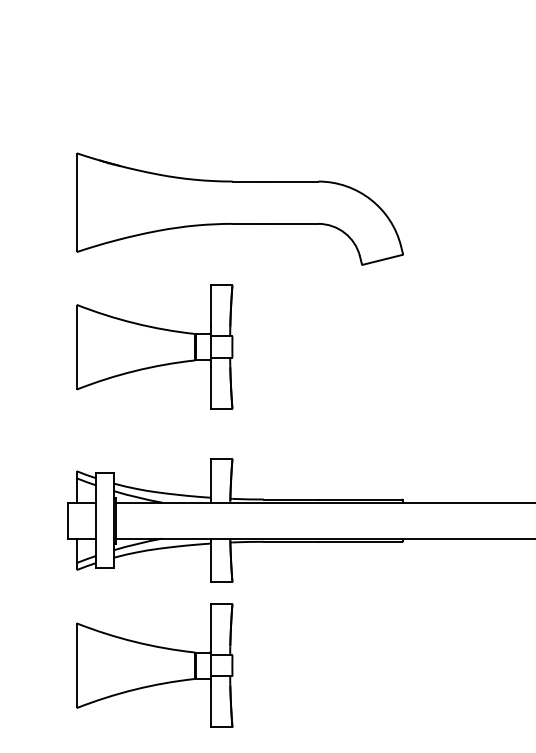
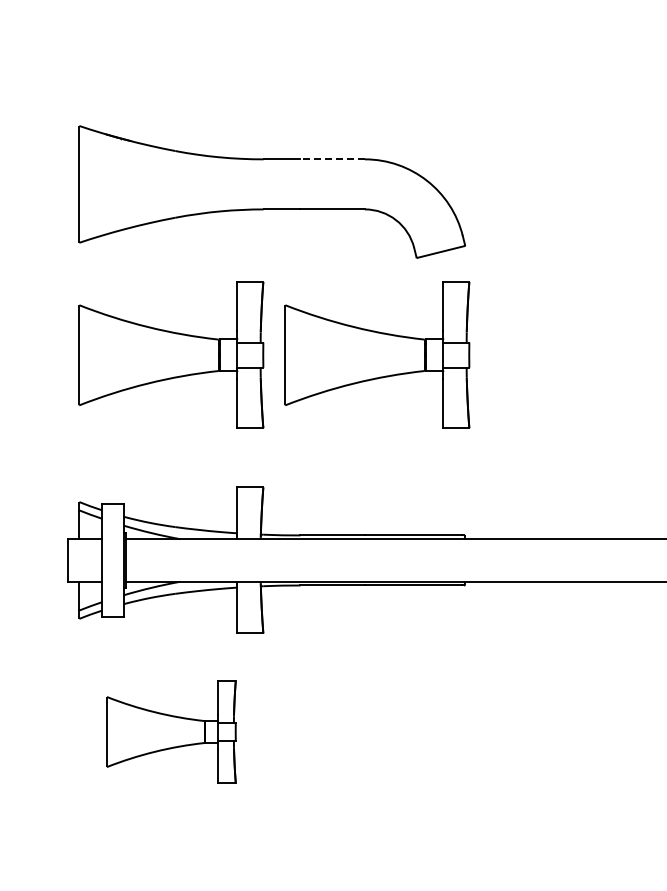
line: (290, 181) -> (332, 159), solid -> dashed
part: (328, 346) -> (377, 354), added
part: (154, 665) -> (171, 731), size x0.7

